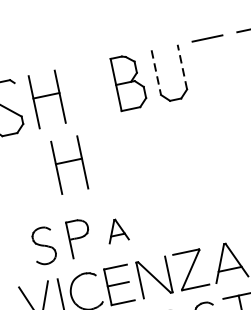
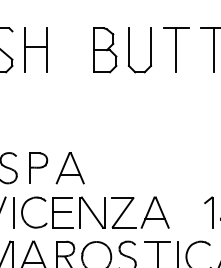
line: (213, 64) -> (176, 50), added
line: (181, 67) -> (150, 47), dashed -> solid
line: (155, 73) -> (128, 47), dashed -> solid
part: (68, 164) -> (42, 106), removed
part: (116, 231) -> (69, 168), size x1.67

